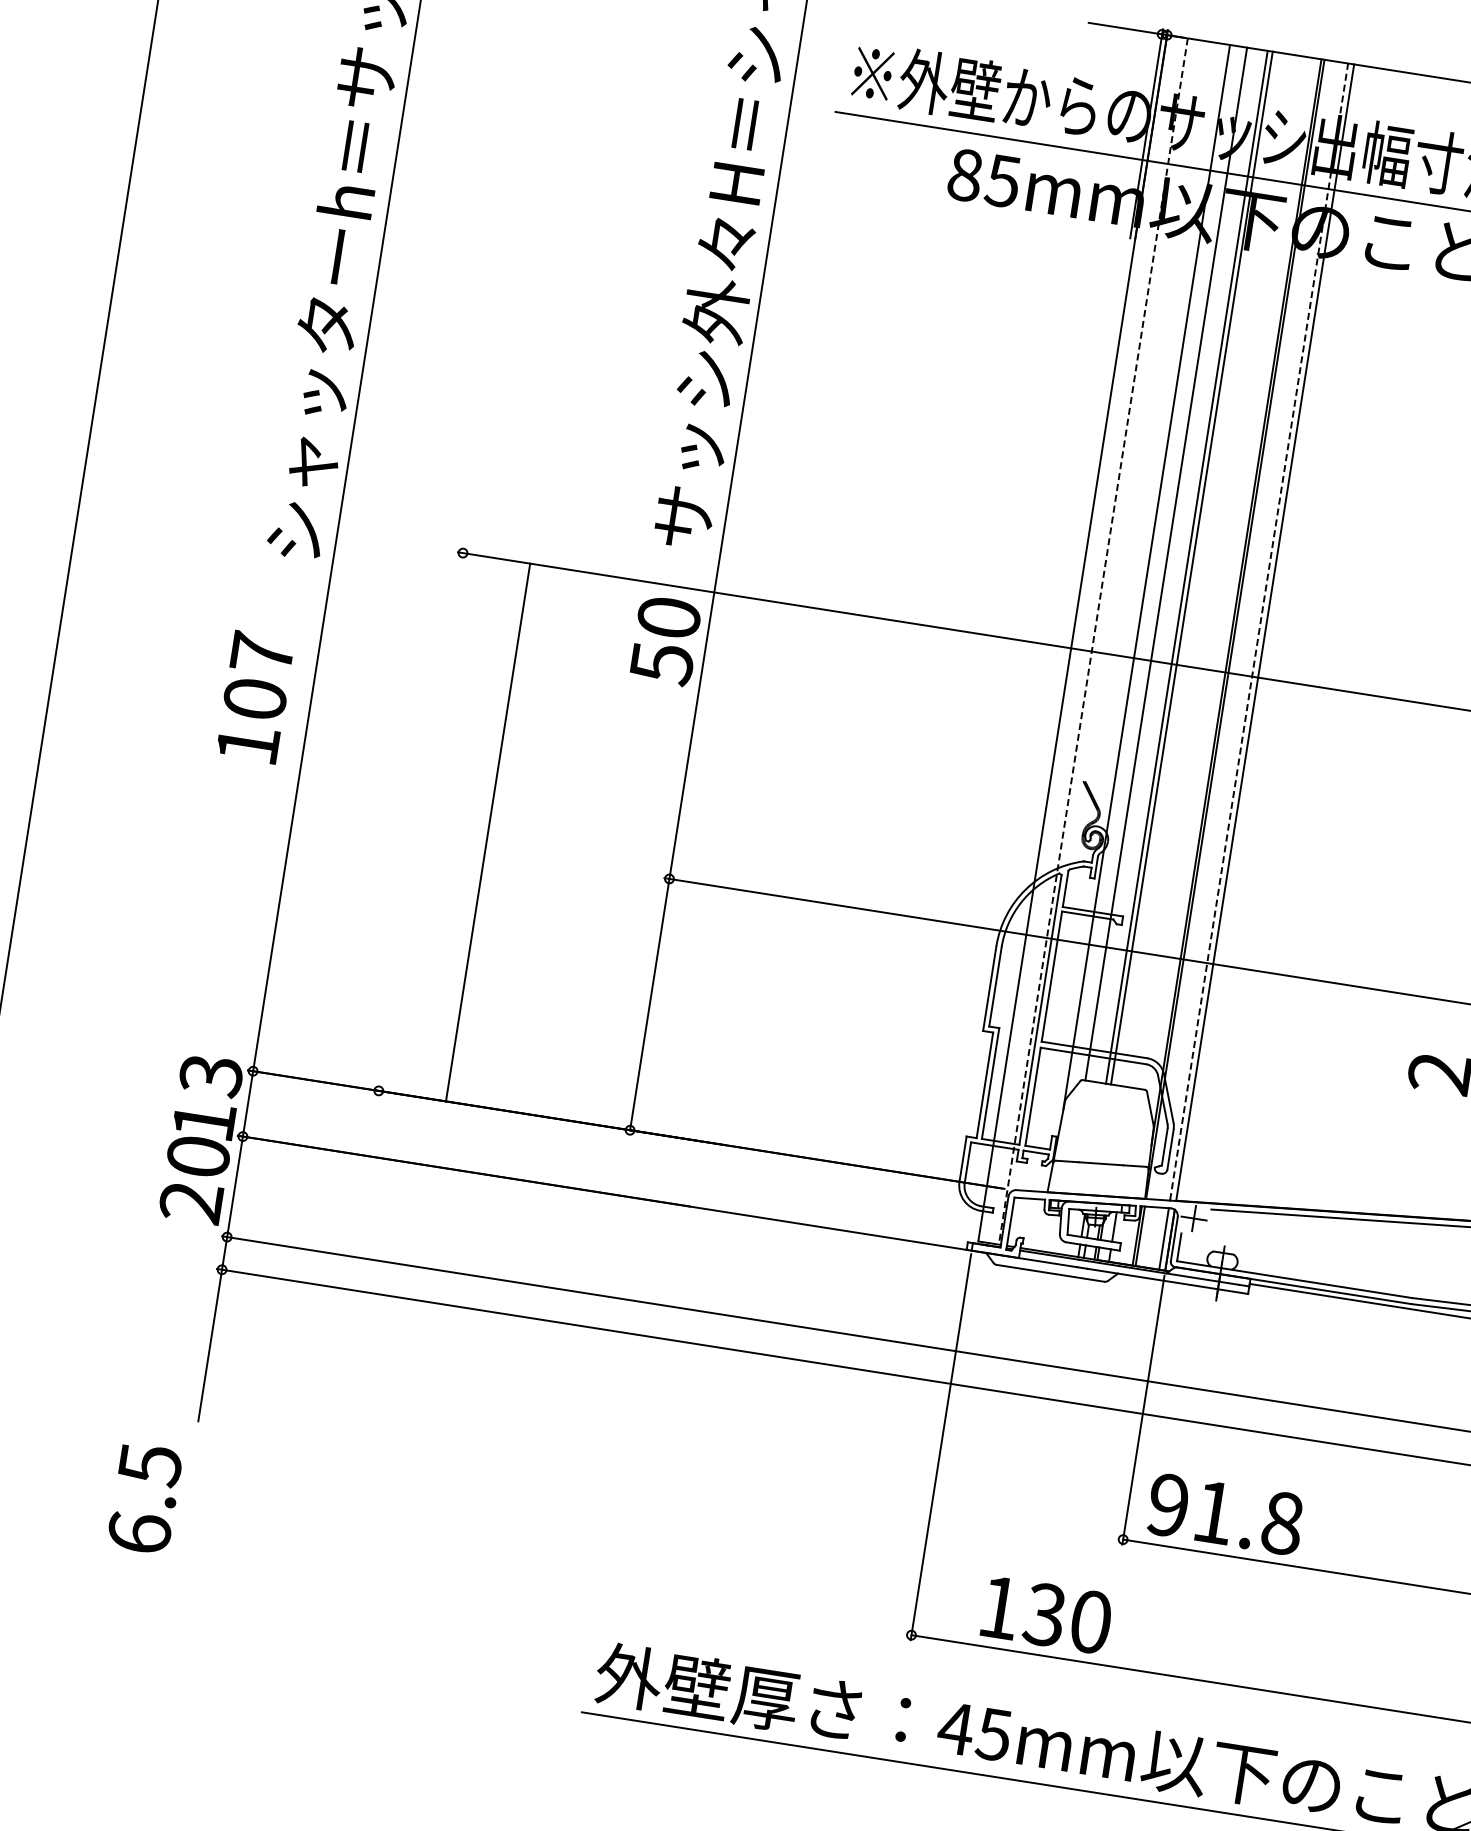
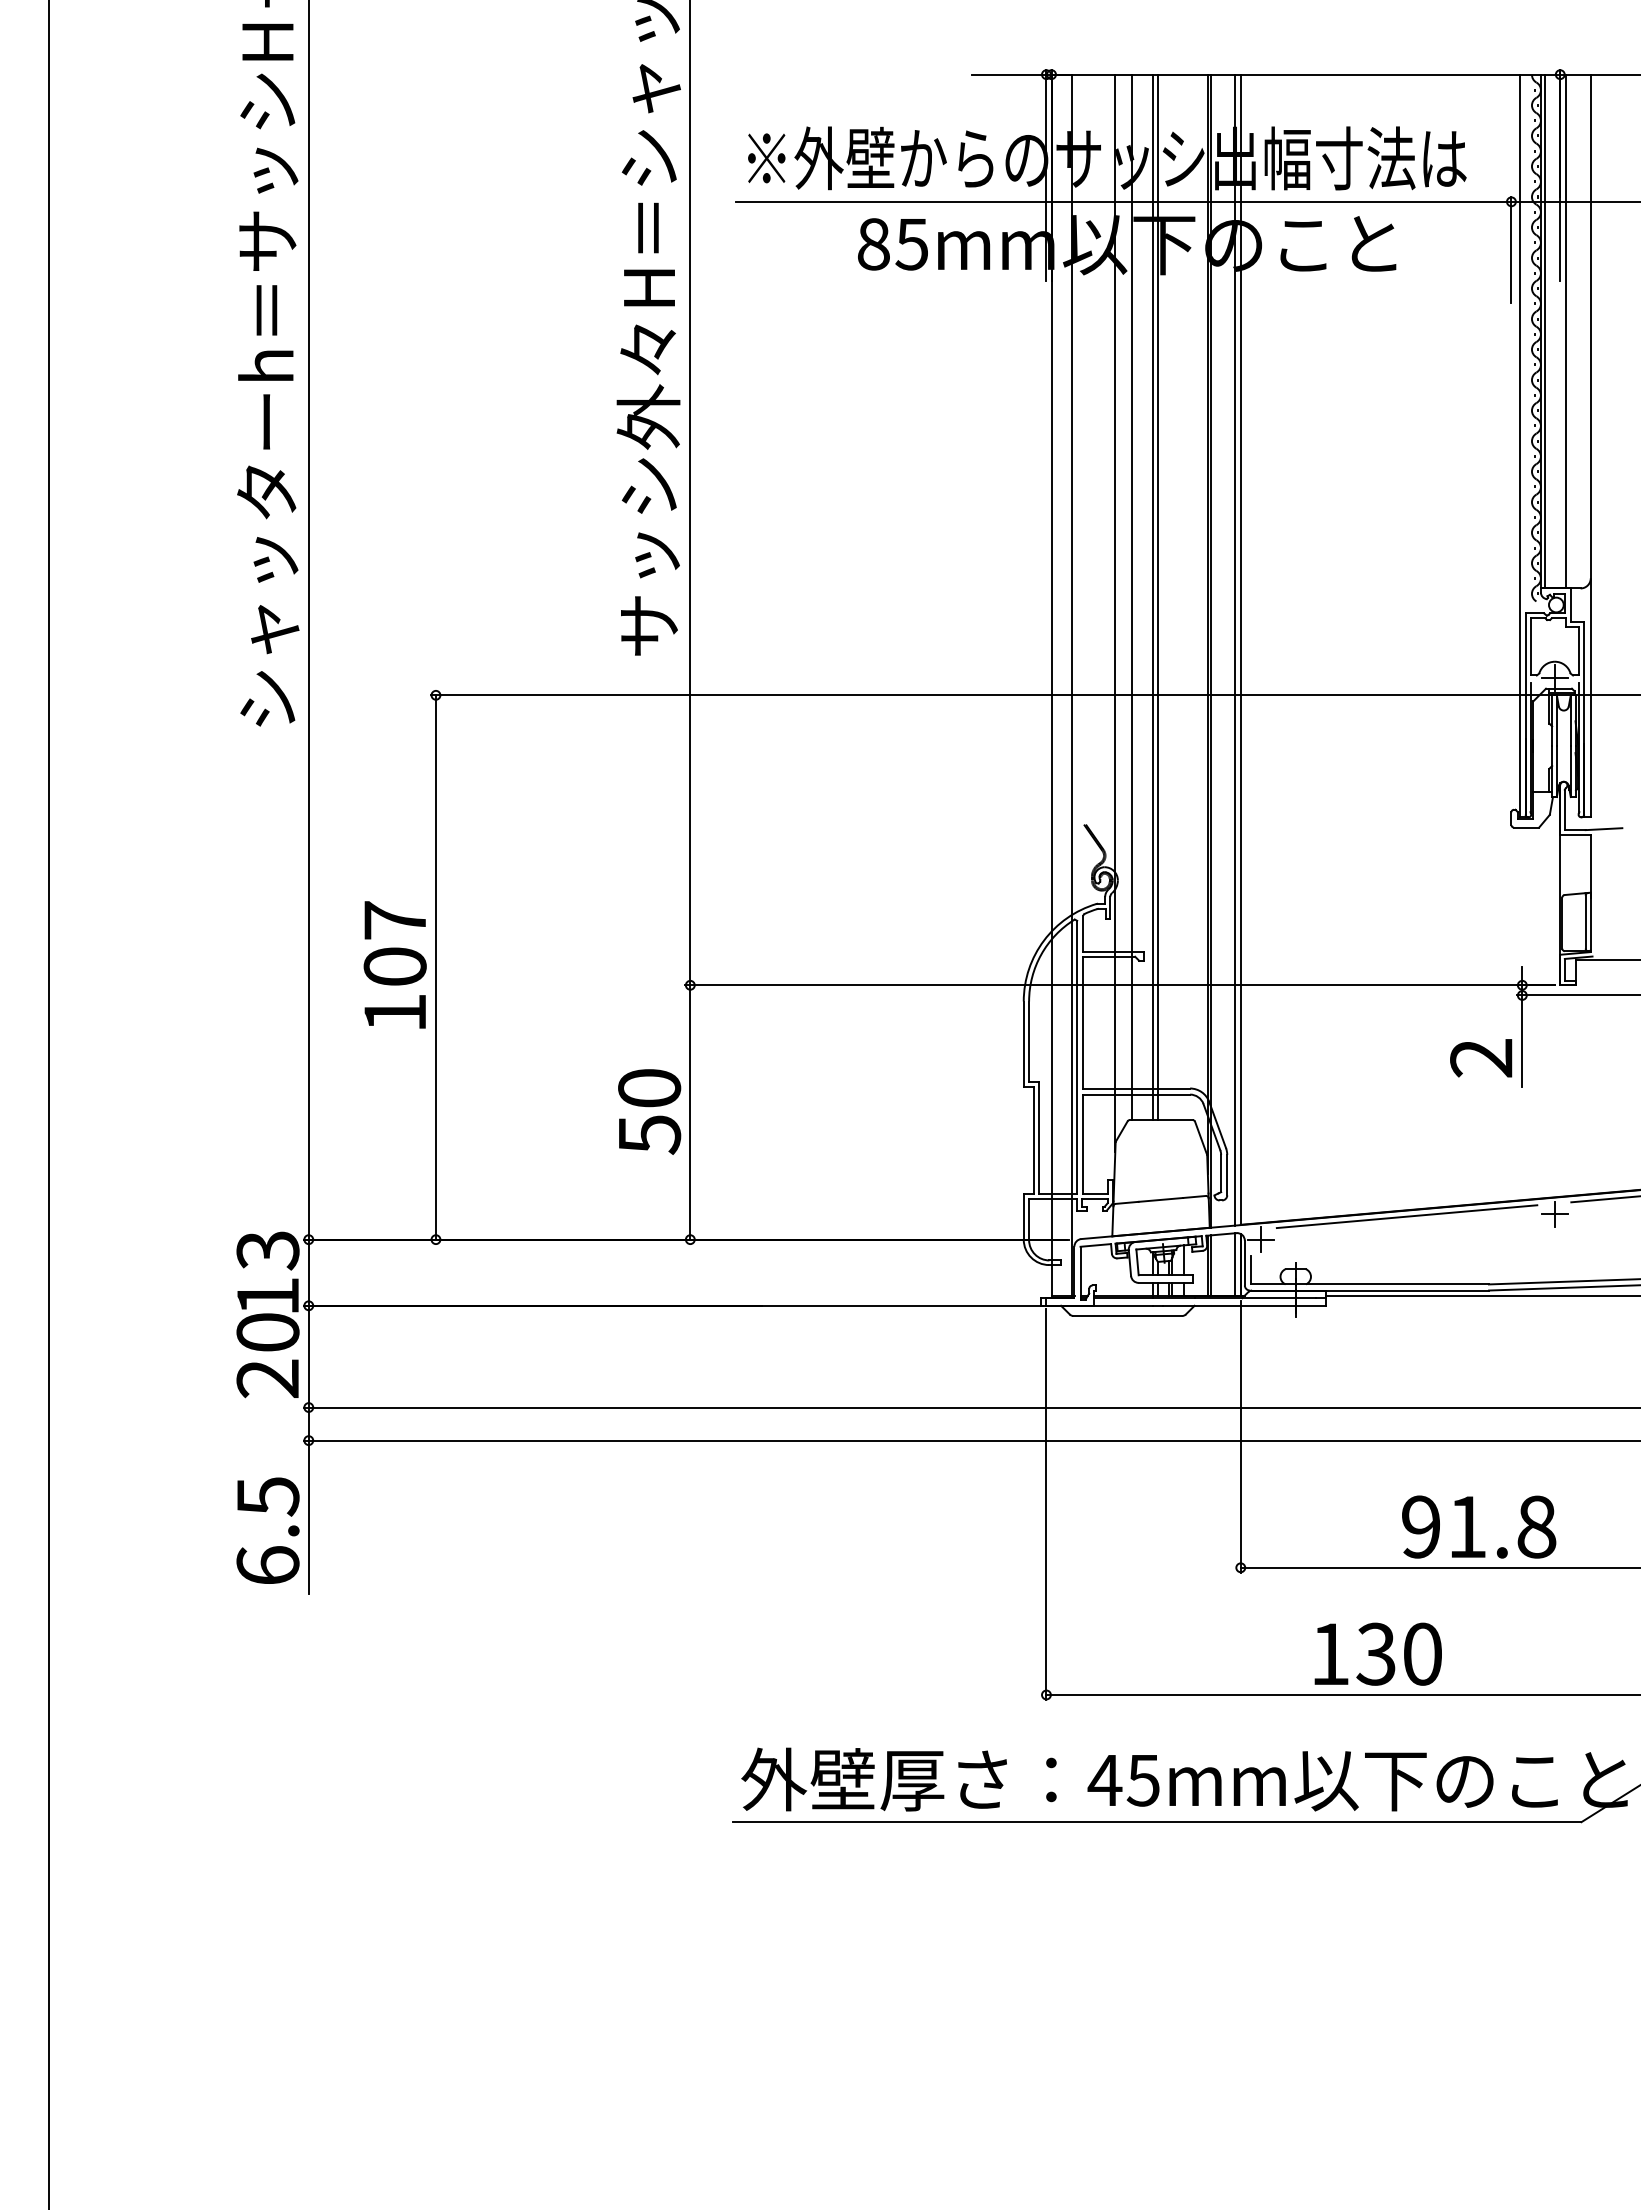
line: (1259, 631) -> (1234, 649), dashed -> solid
text: (665, 640) -> (649, 1111), moved
line: (1093, 641) -> (1072, 685), dashed -> solid
text: (254, 696) -> (394, 964), moved
line: (487, 832) -> (435, 967), moved
text: (144, 1498) -> (267, 1530), moved
text: (1226, 1513) -> (1479, 1526), moved
text: (1046, 1614) -> (1377, 1653), moved

